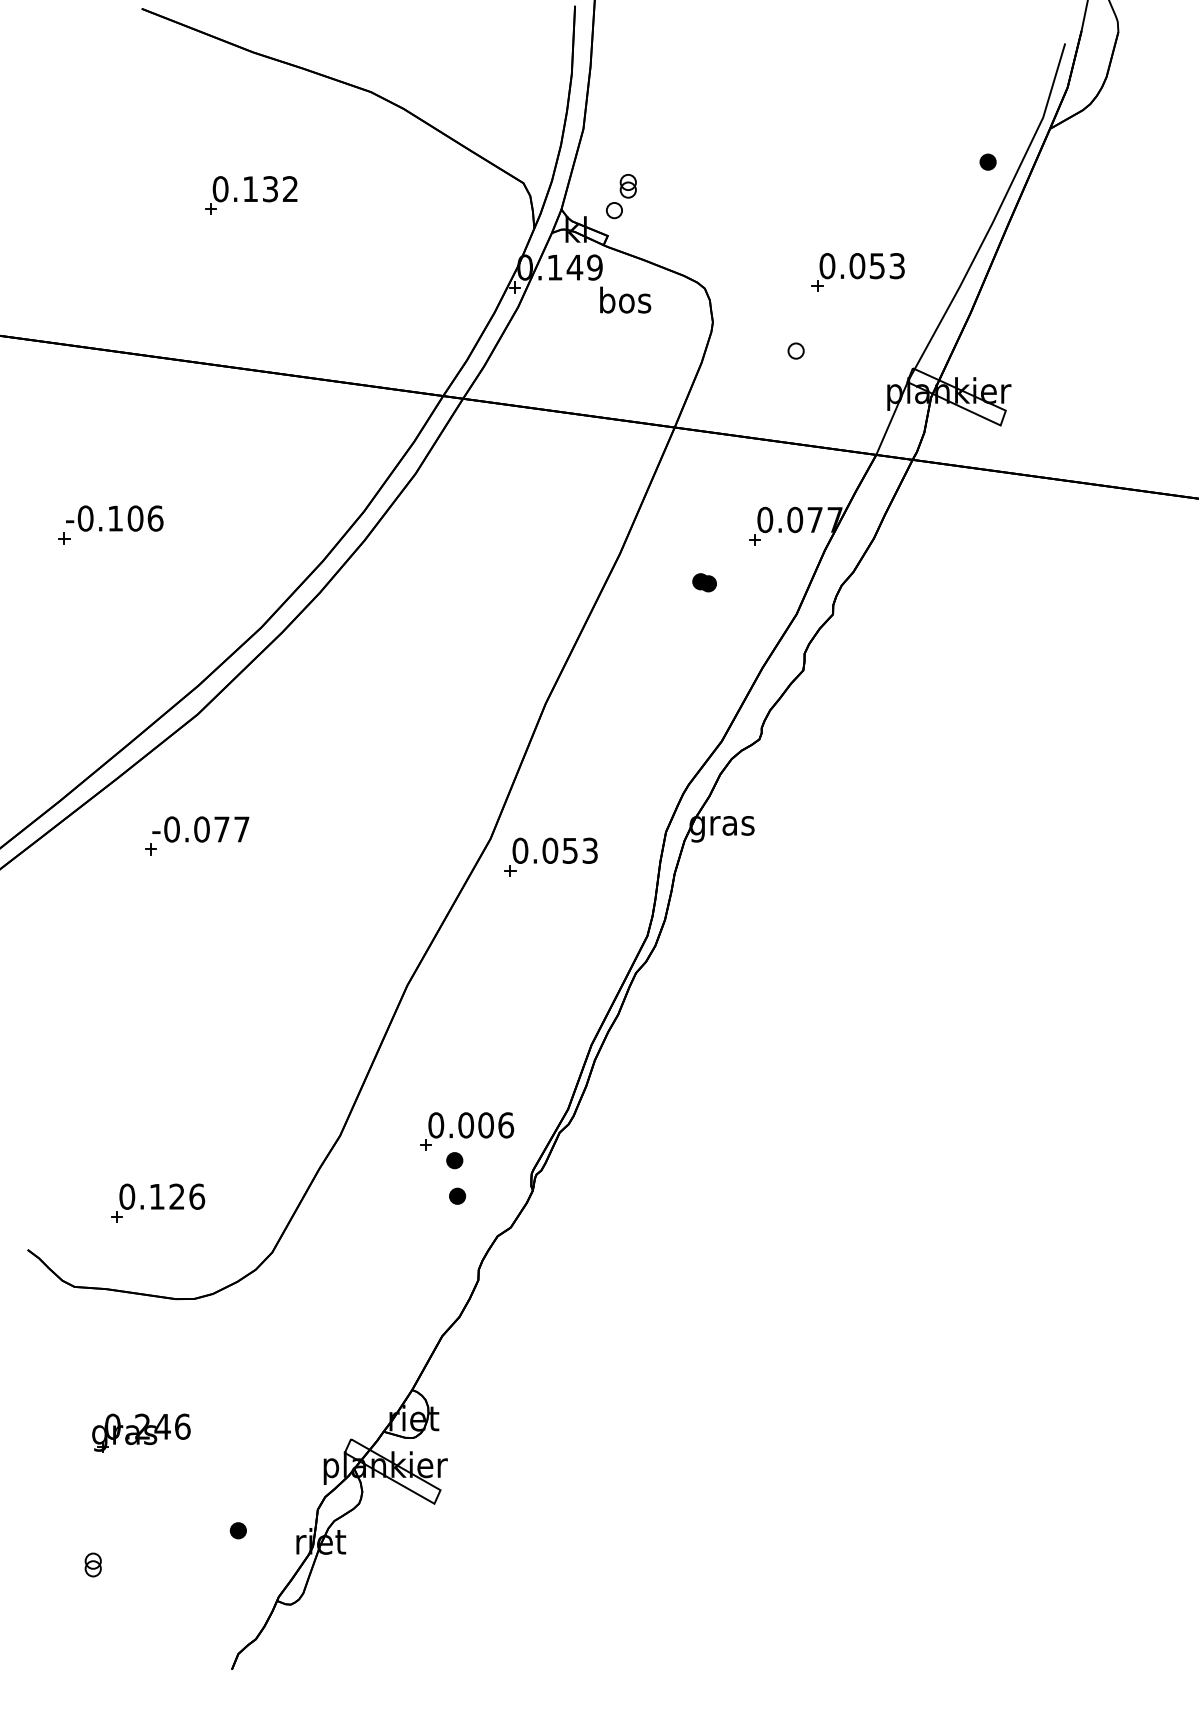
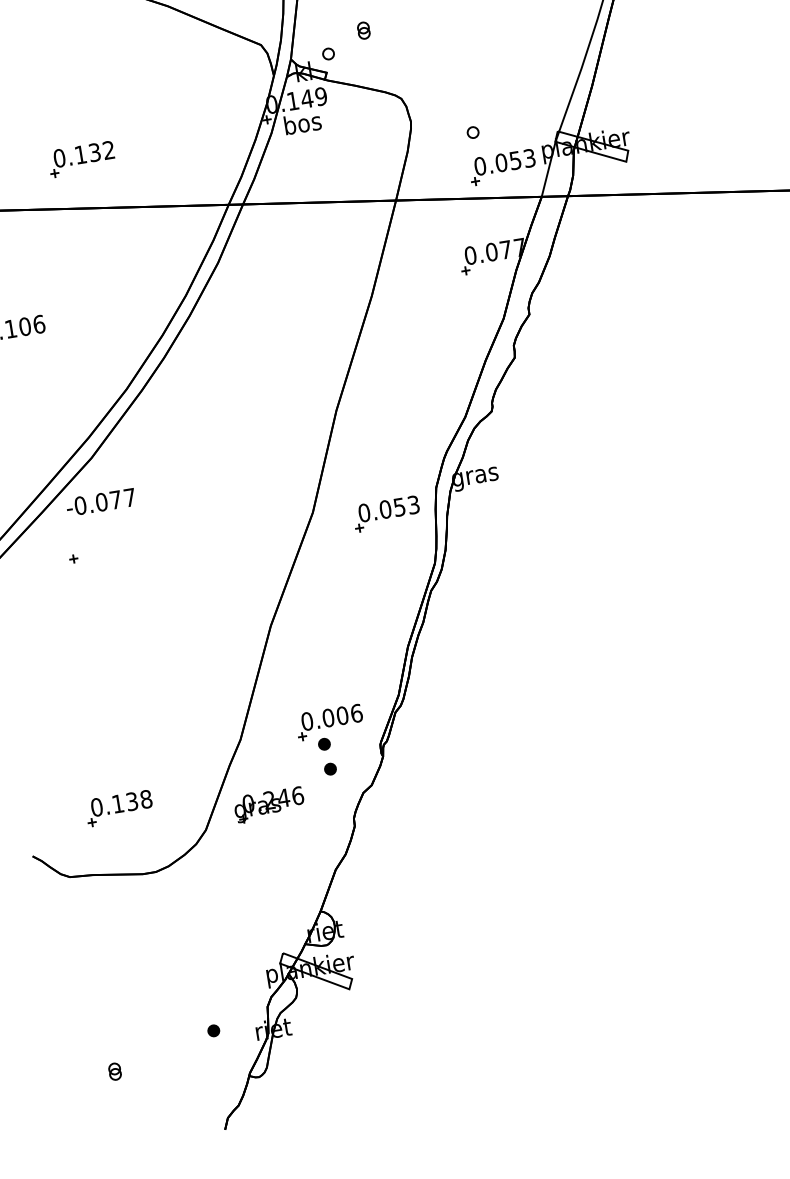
part: (627, 186) -> (363, 30), moved
part: (251, 195) -> (82, 159), moved
part: (857, 272) -> (502, 167), moved
text: (625, 299) -> (302, 122), moved
part: (704, 582) -> (434, 306), removed
text: (200, 829) -> (100, 502), moved
part: (550, 856) -> (386, 513), moved
text: (187, 1196) -> (139, 800), 0.126 -> 0.138
part: (141, 1432) -> (269, 804), moved

